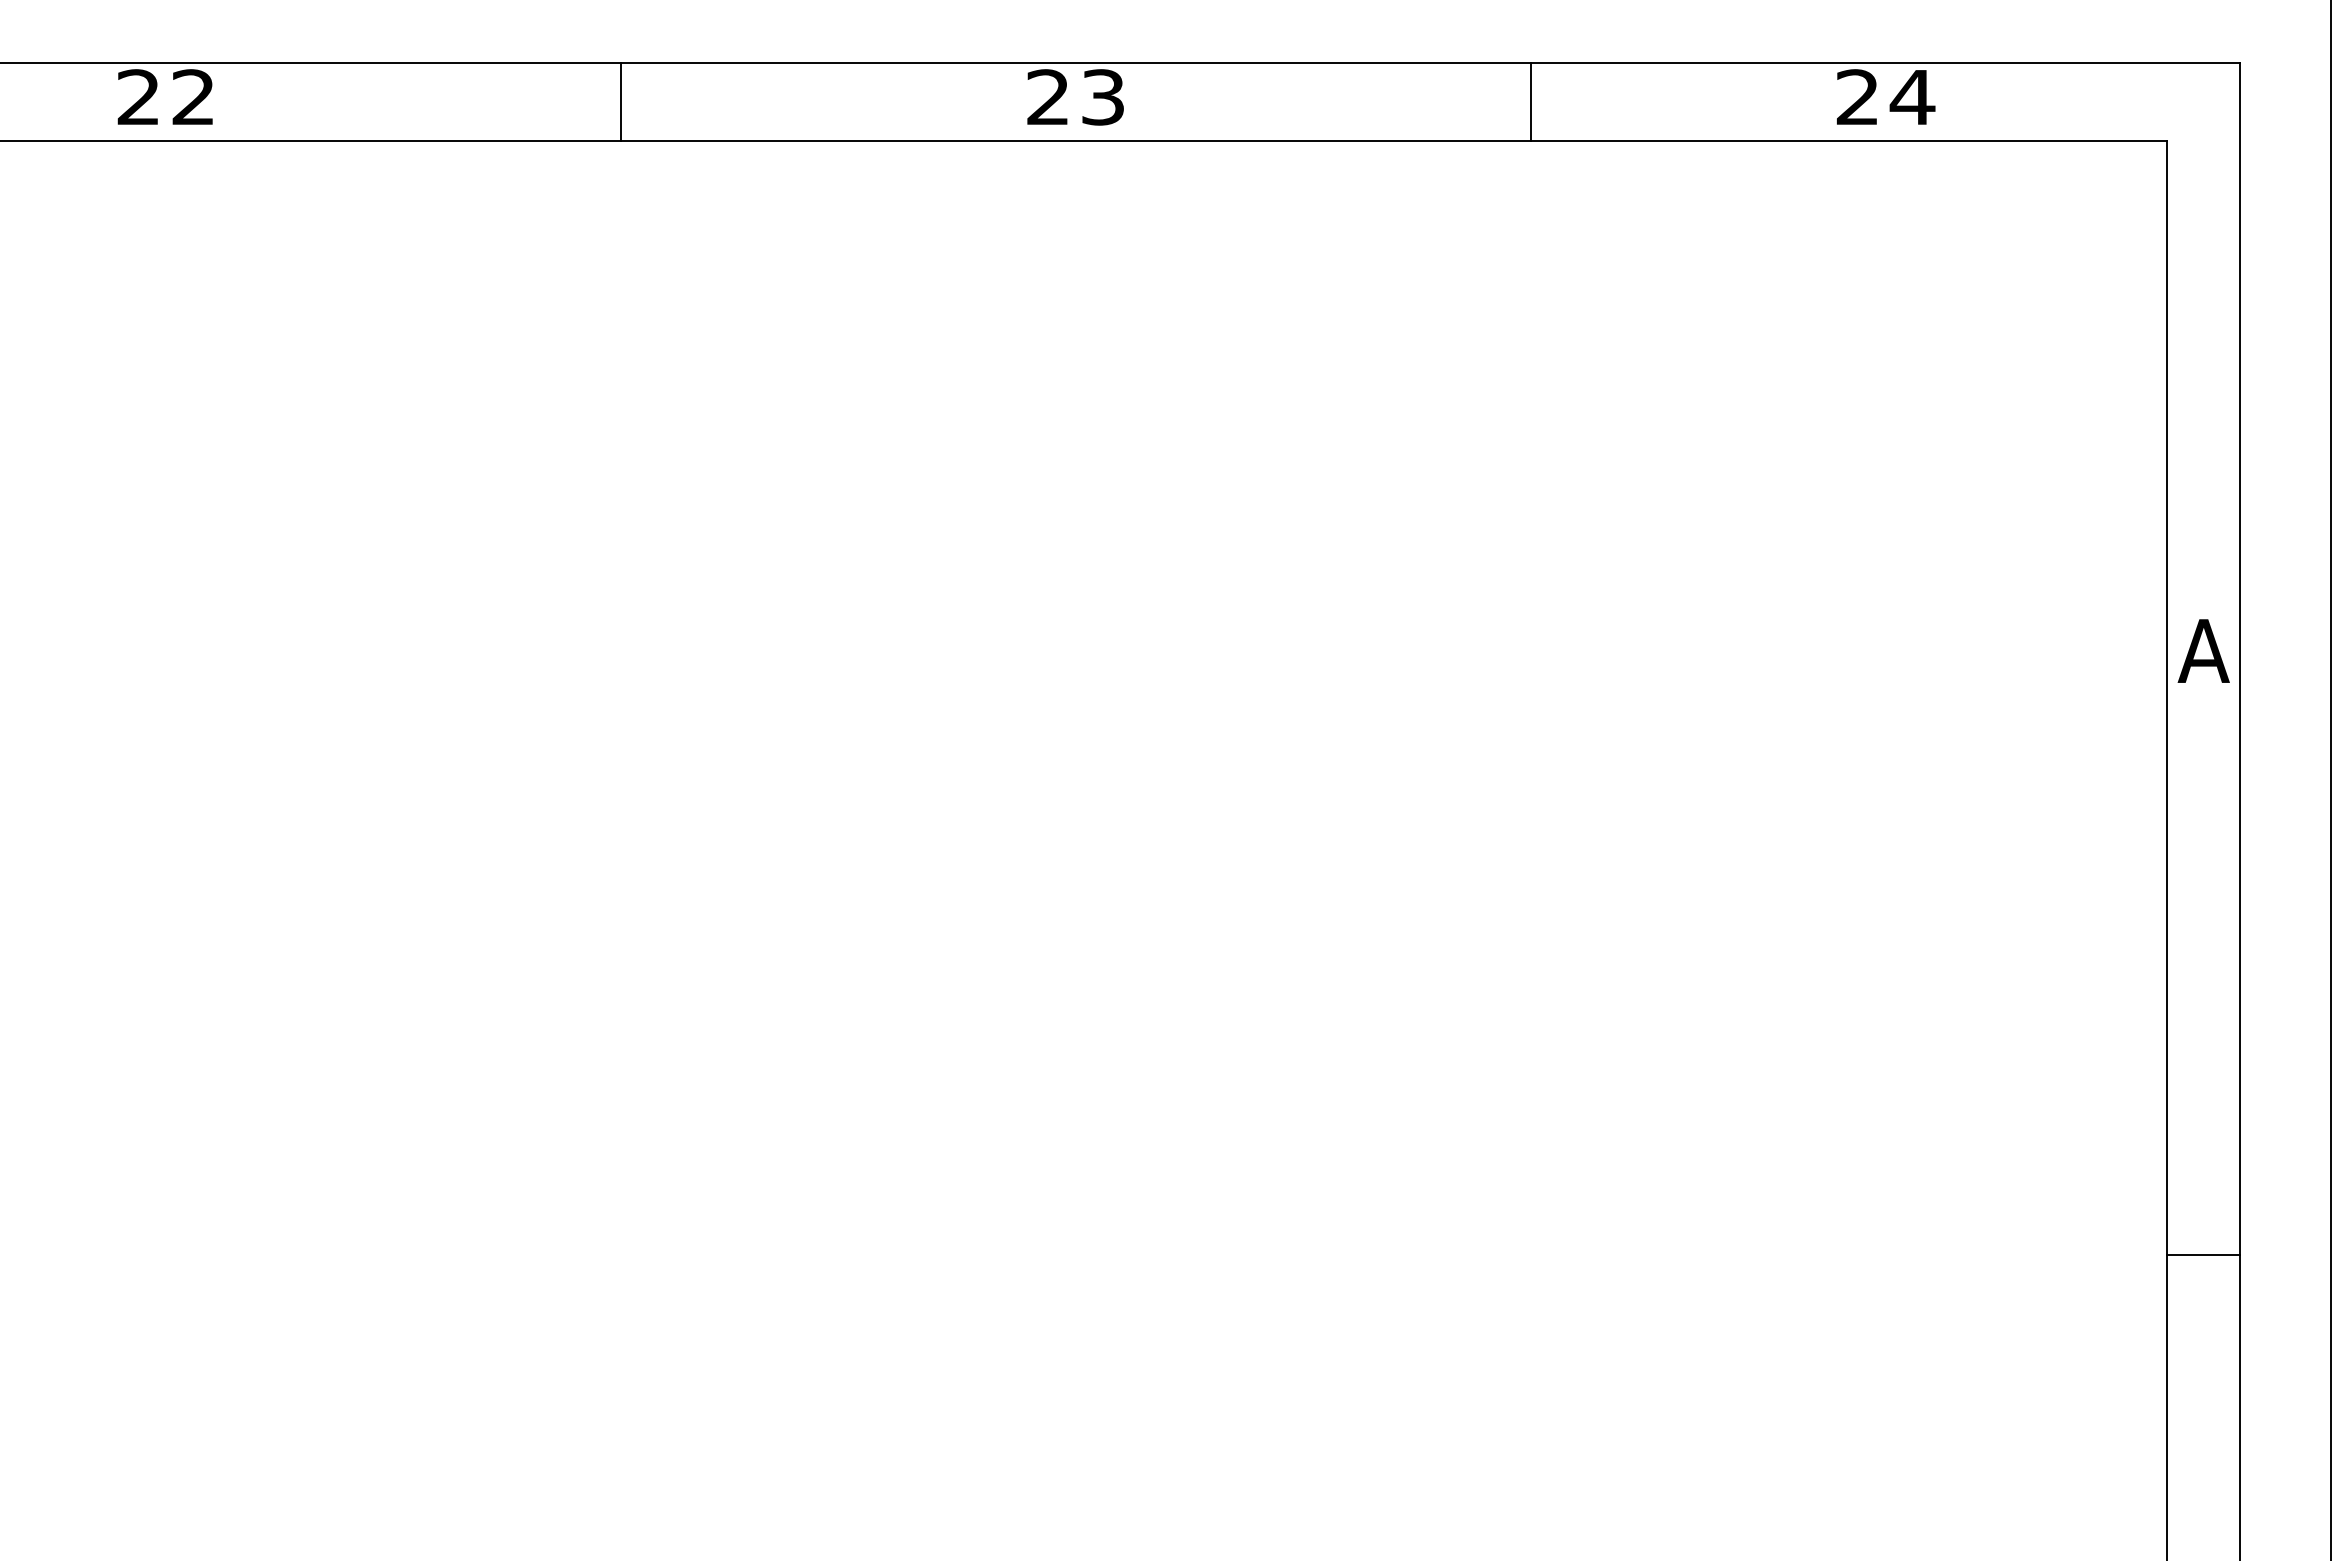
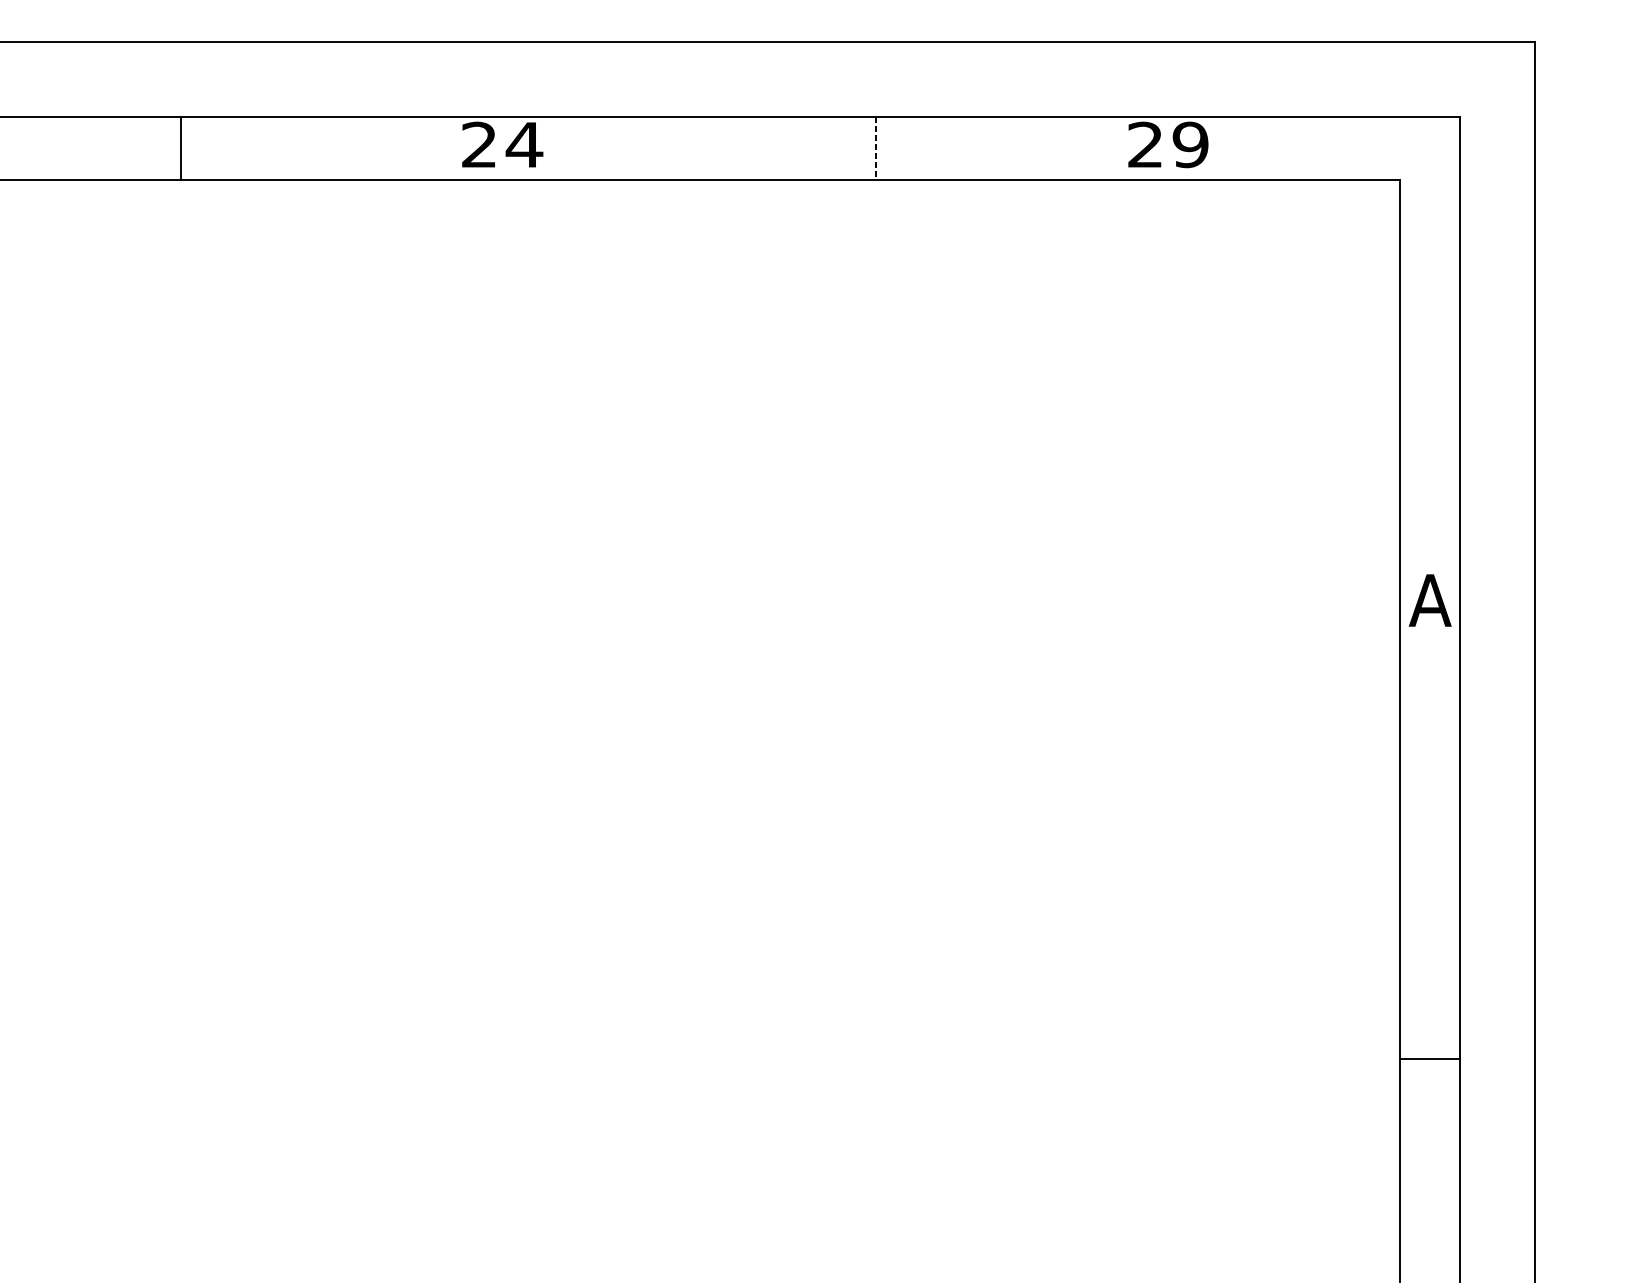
text: (1102, 97) -> (524, 145), 23 -> 24
text: (1912, 97) -> (1190, 145), 24 -> 29
line: (621, 101) -> (181, 148), moved
line: (1530, 101) -> (876, 148), solid -> dashed
line: (2203, 1254) -> (1430, 1058), moved

